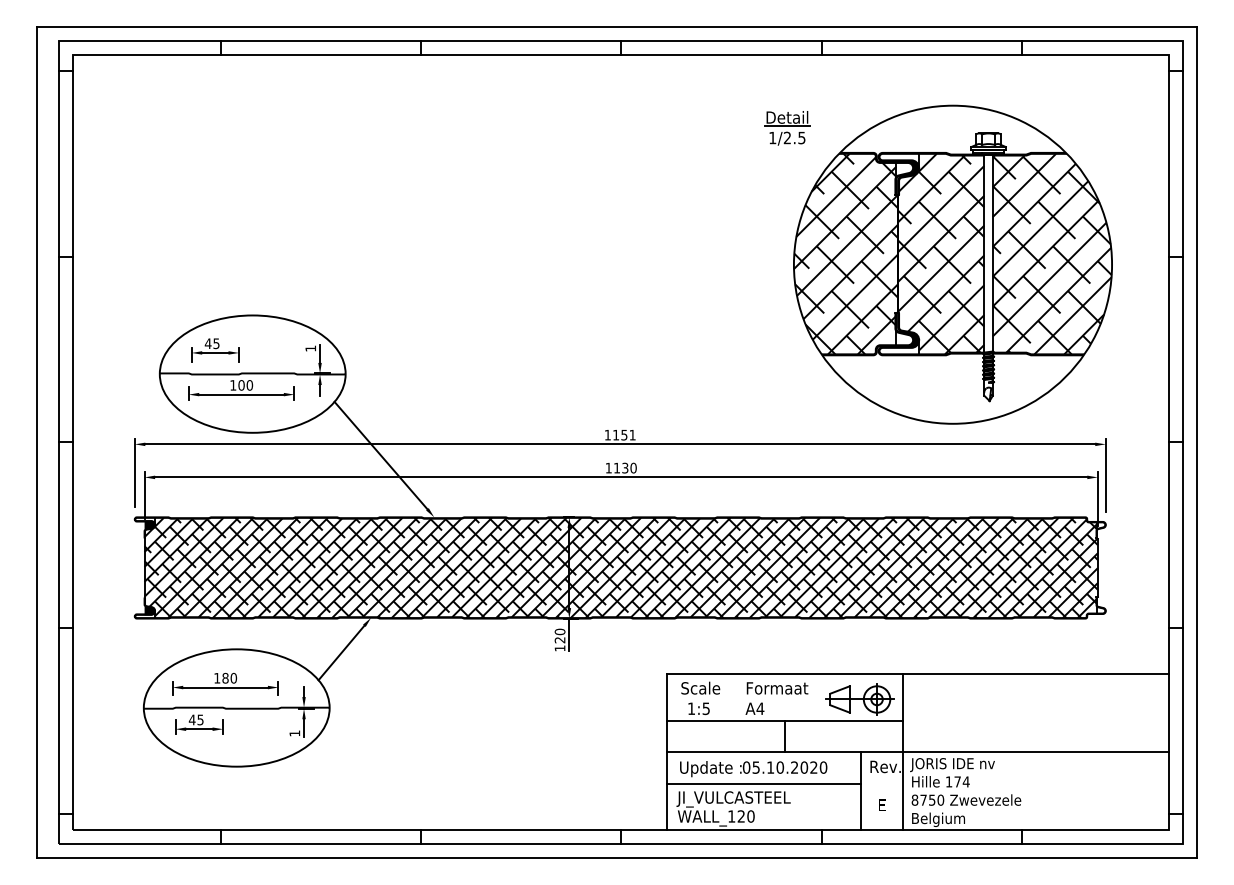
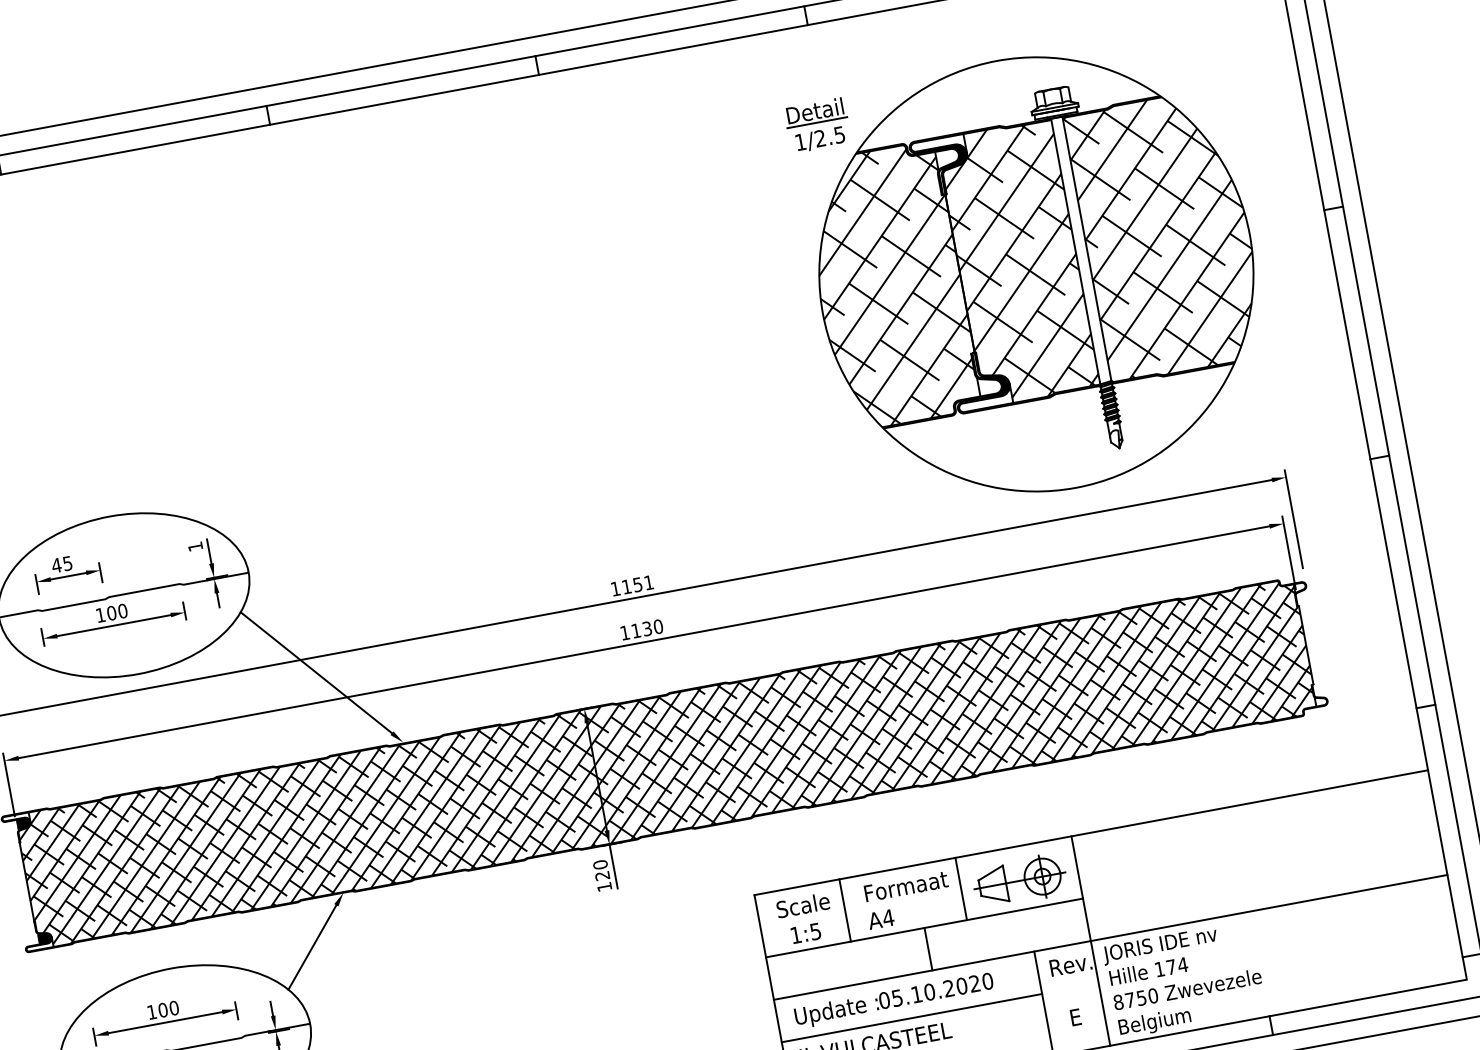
part: (787, 128) -> (818, 125), moved
text: (225, 678) -> (163, 1010), 180 -> 100
line: (730, 697) -> (845, 910), added
line: (816, 697) -> (960, 889), added

